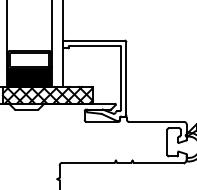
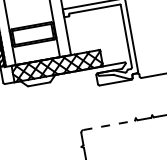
fill: (29, 76) -> (35, 50), removed
line: (88, 162) -> (109, 125), solid -> dashed

